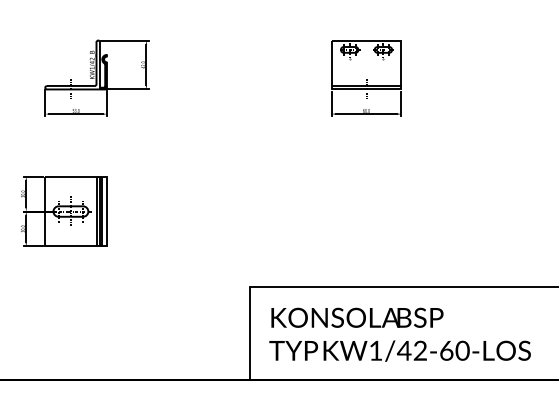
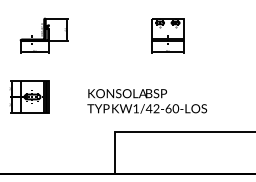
text: (400, 334) -> (147, 101), moved

